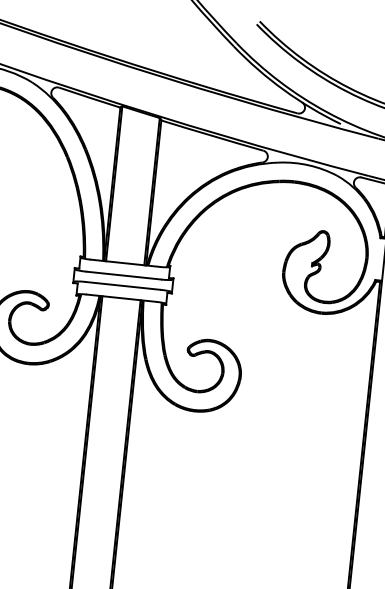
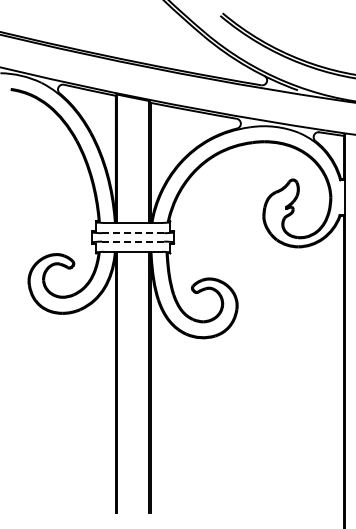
line: (124, 276) -> (133, 233), solid -> dashed
line: (123, 285) -> (133, 241), solid -> dashed

